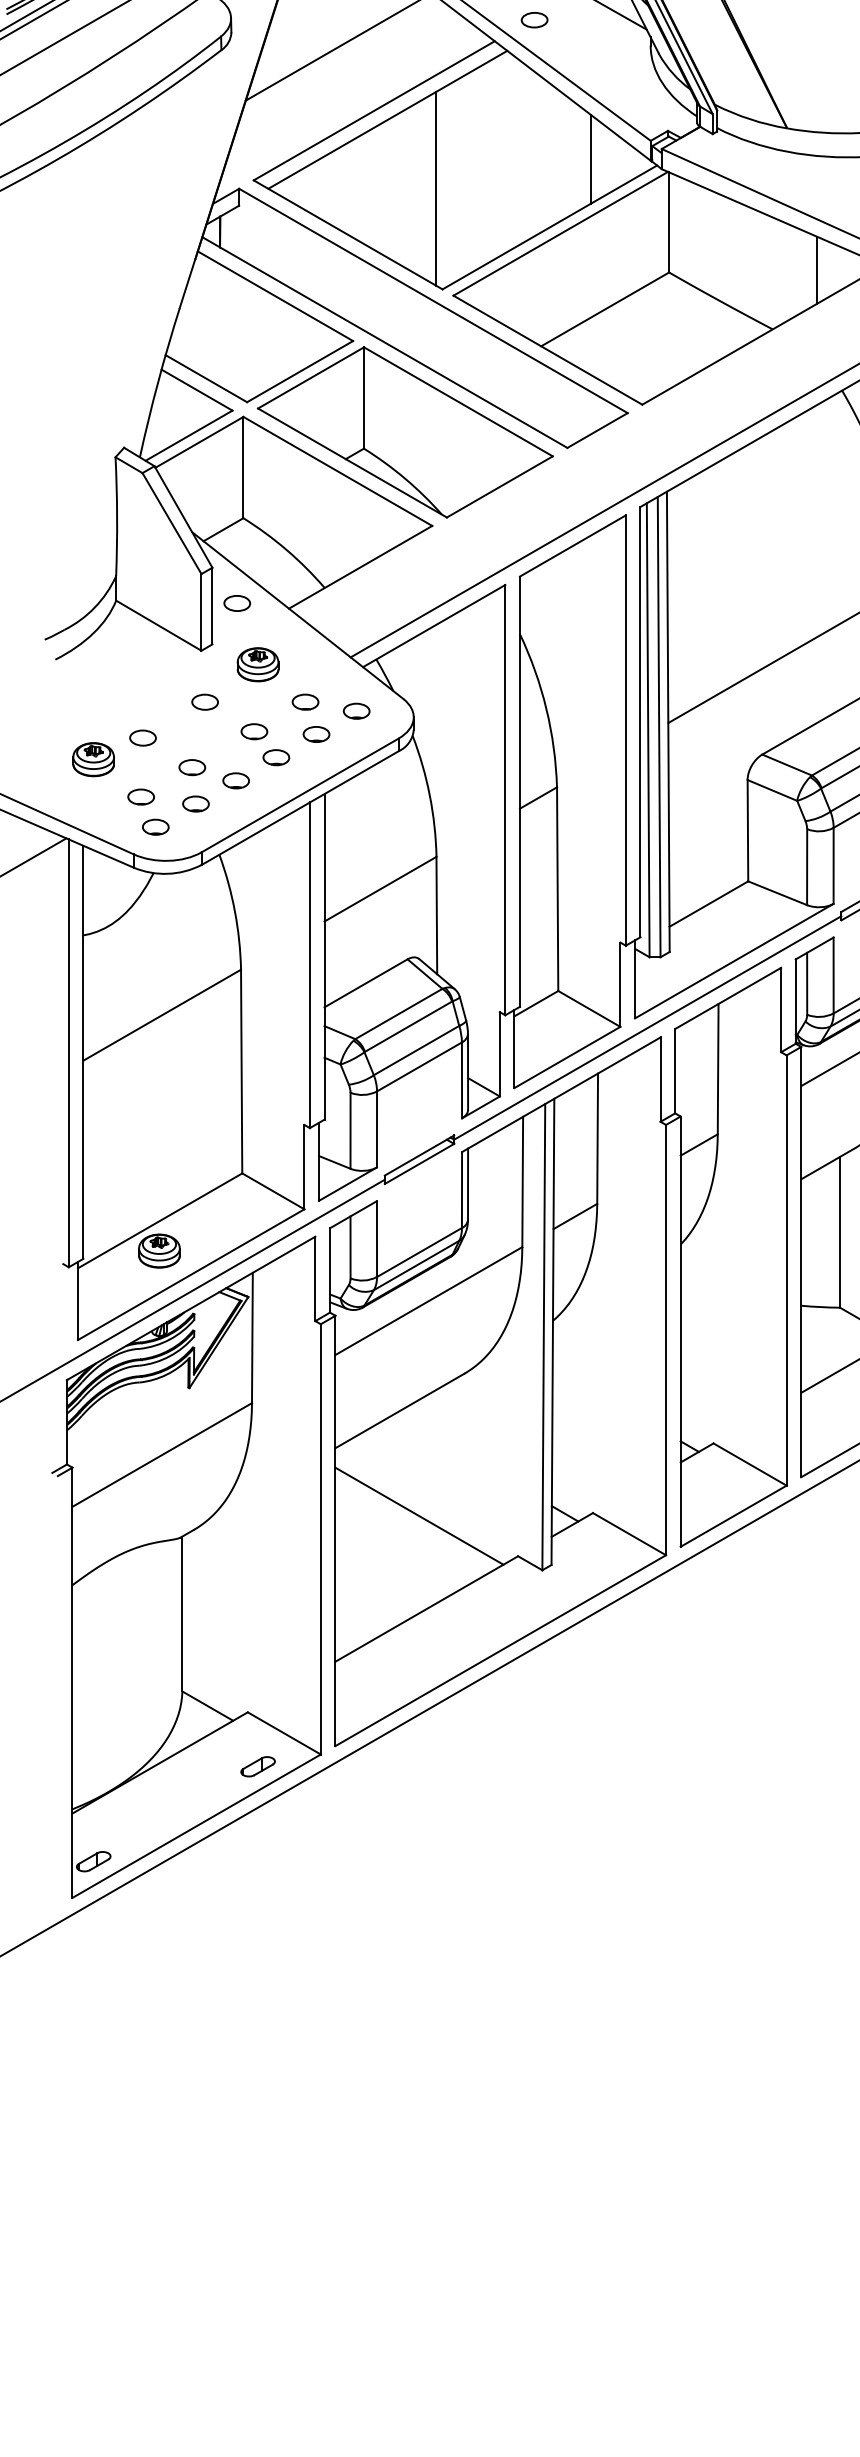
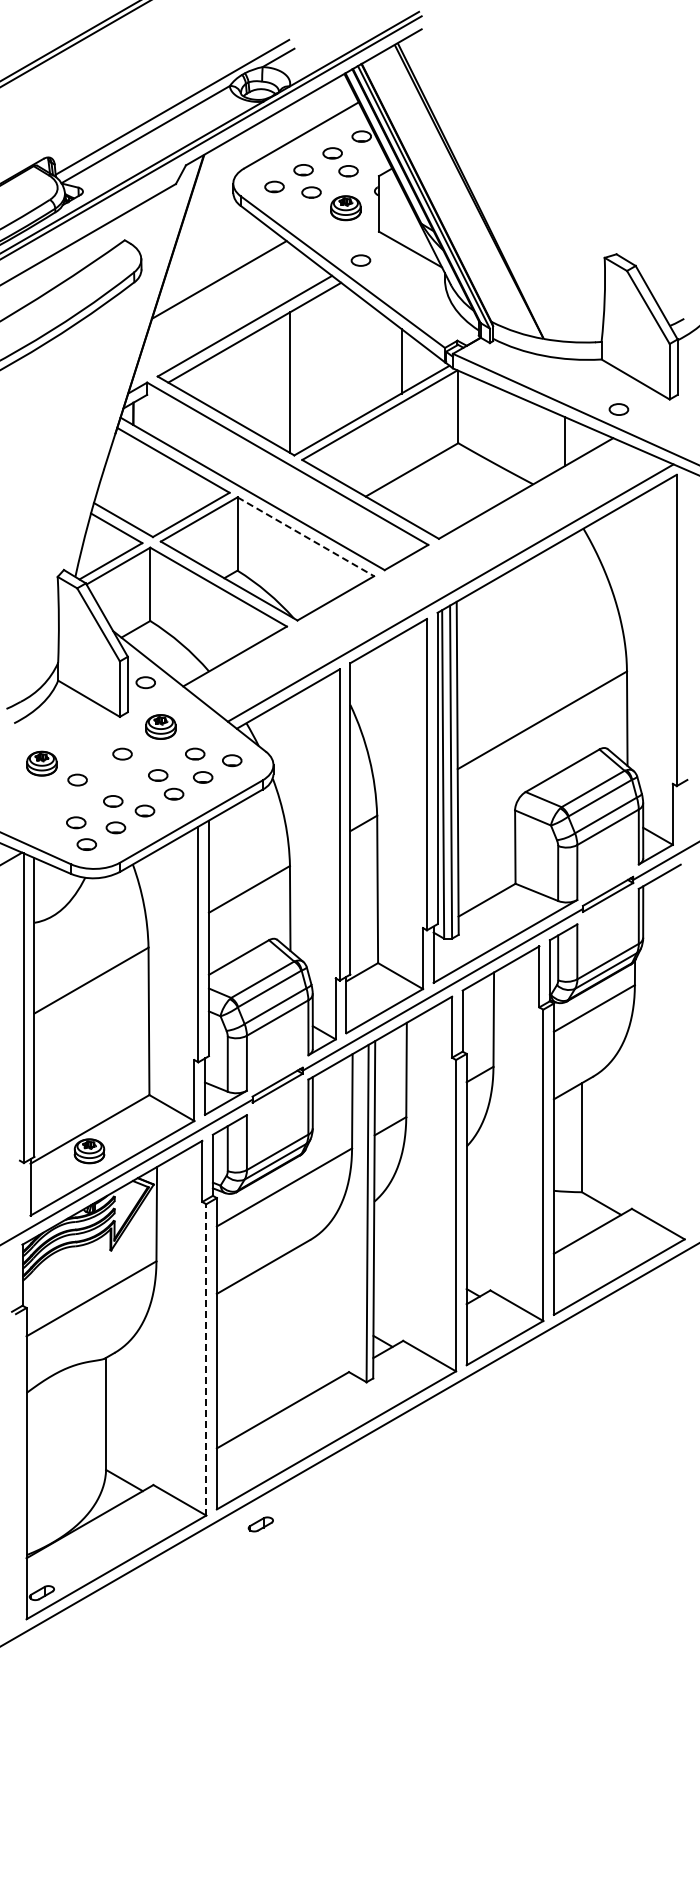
line: (457, 401) -> (305, 536), solid -> dashed
part: (93, 759) -> (41, 763), moved
line: (419, 1516) -> (277, 1343), removed
line: (321, 1538) -> (206, 1359), solid -> dashed
part: (257, 1766) -> (260, 1524), moved

